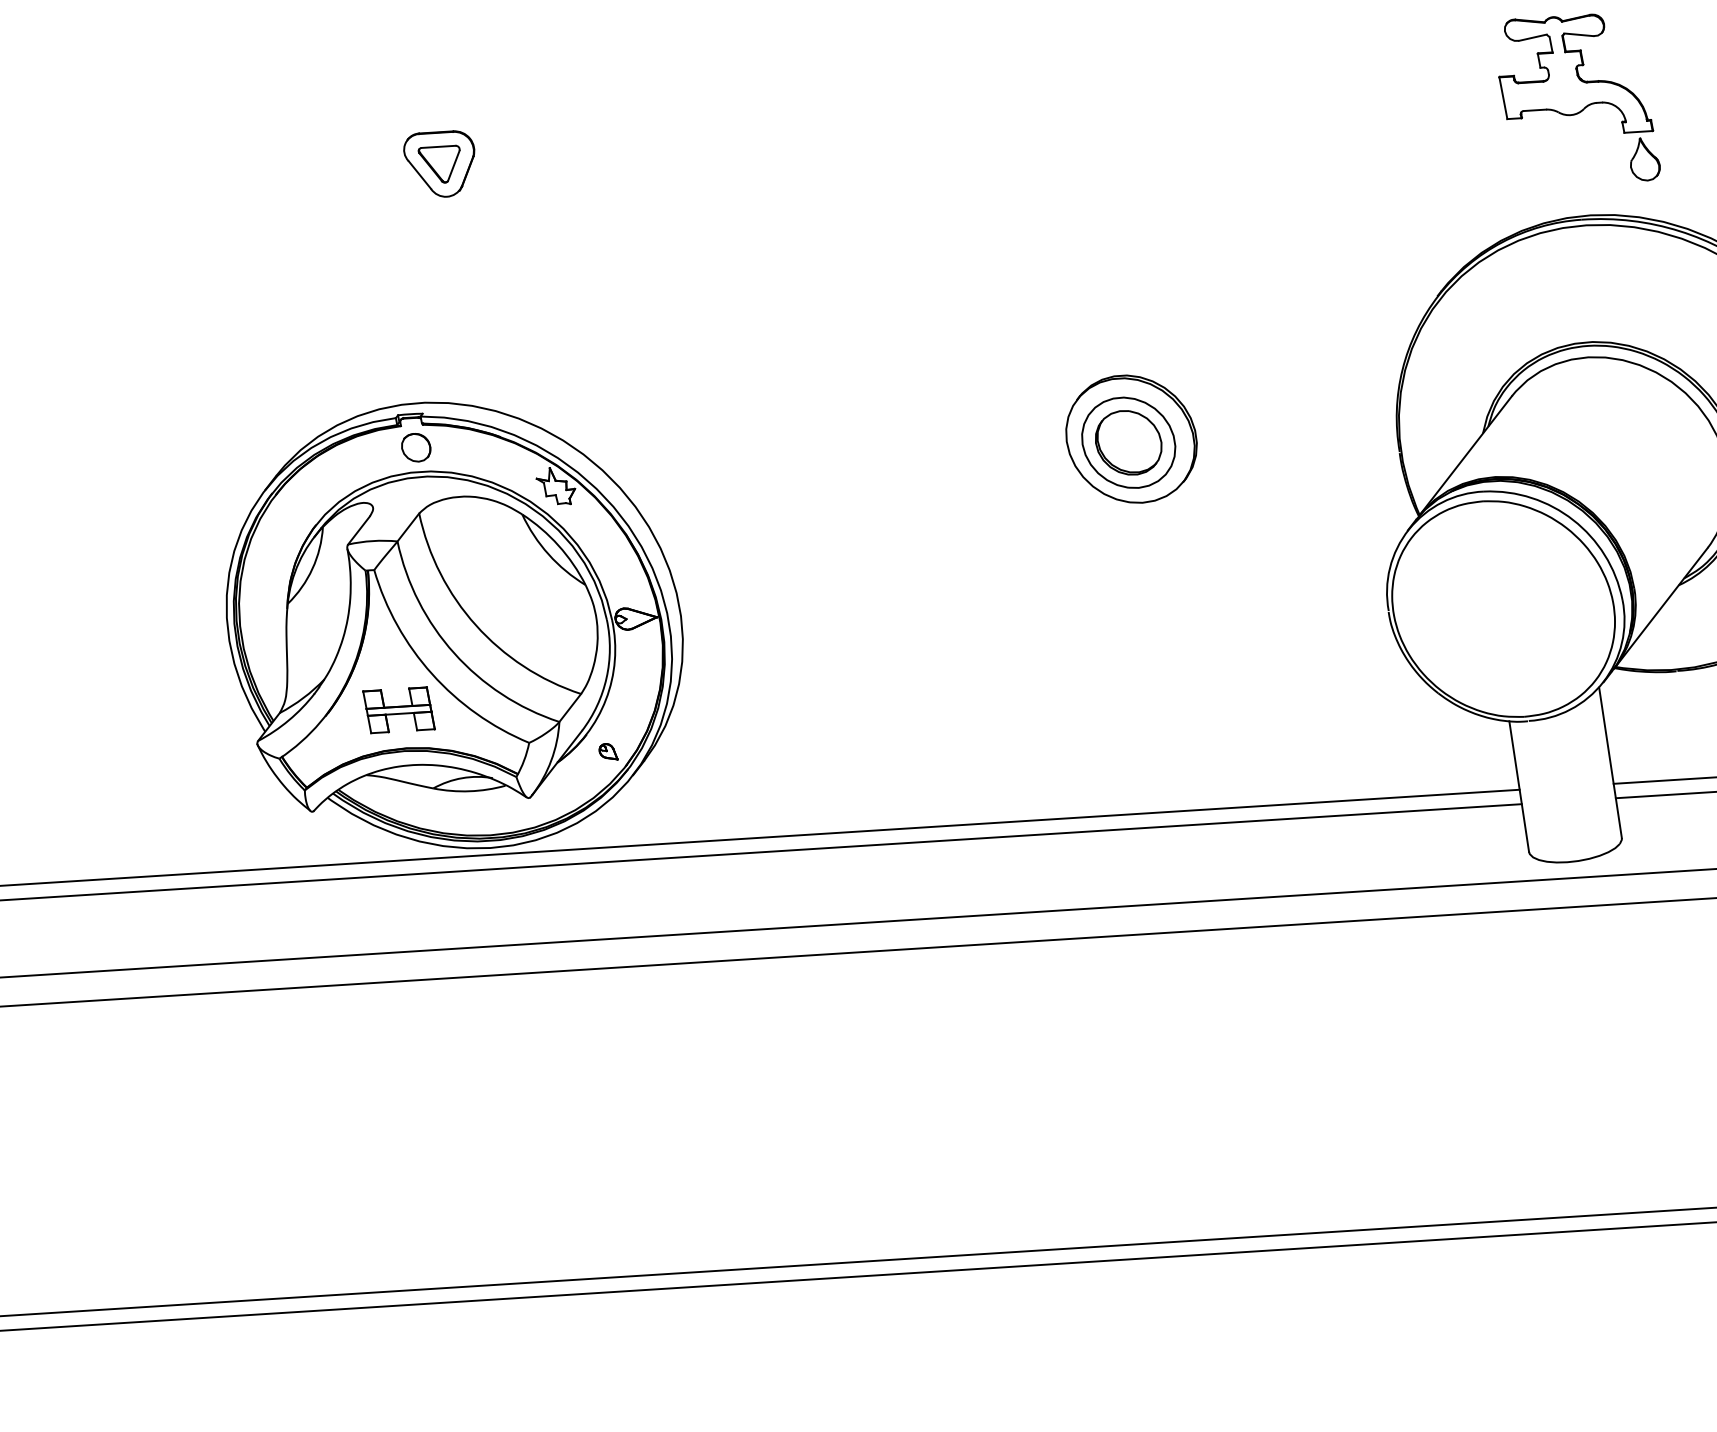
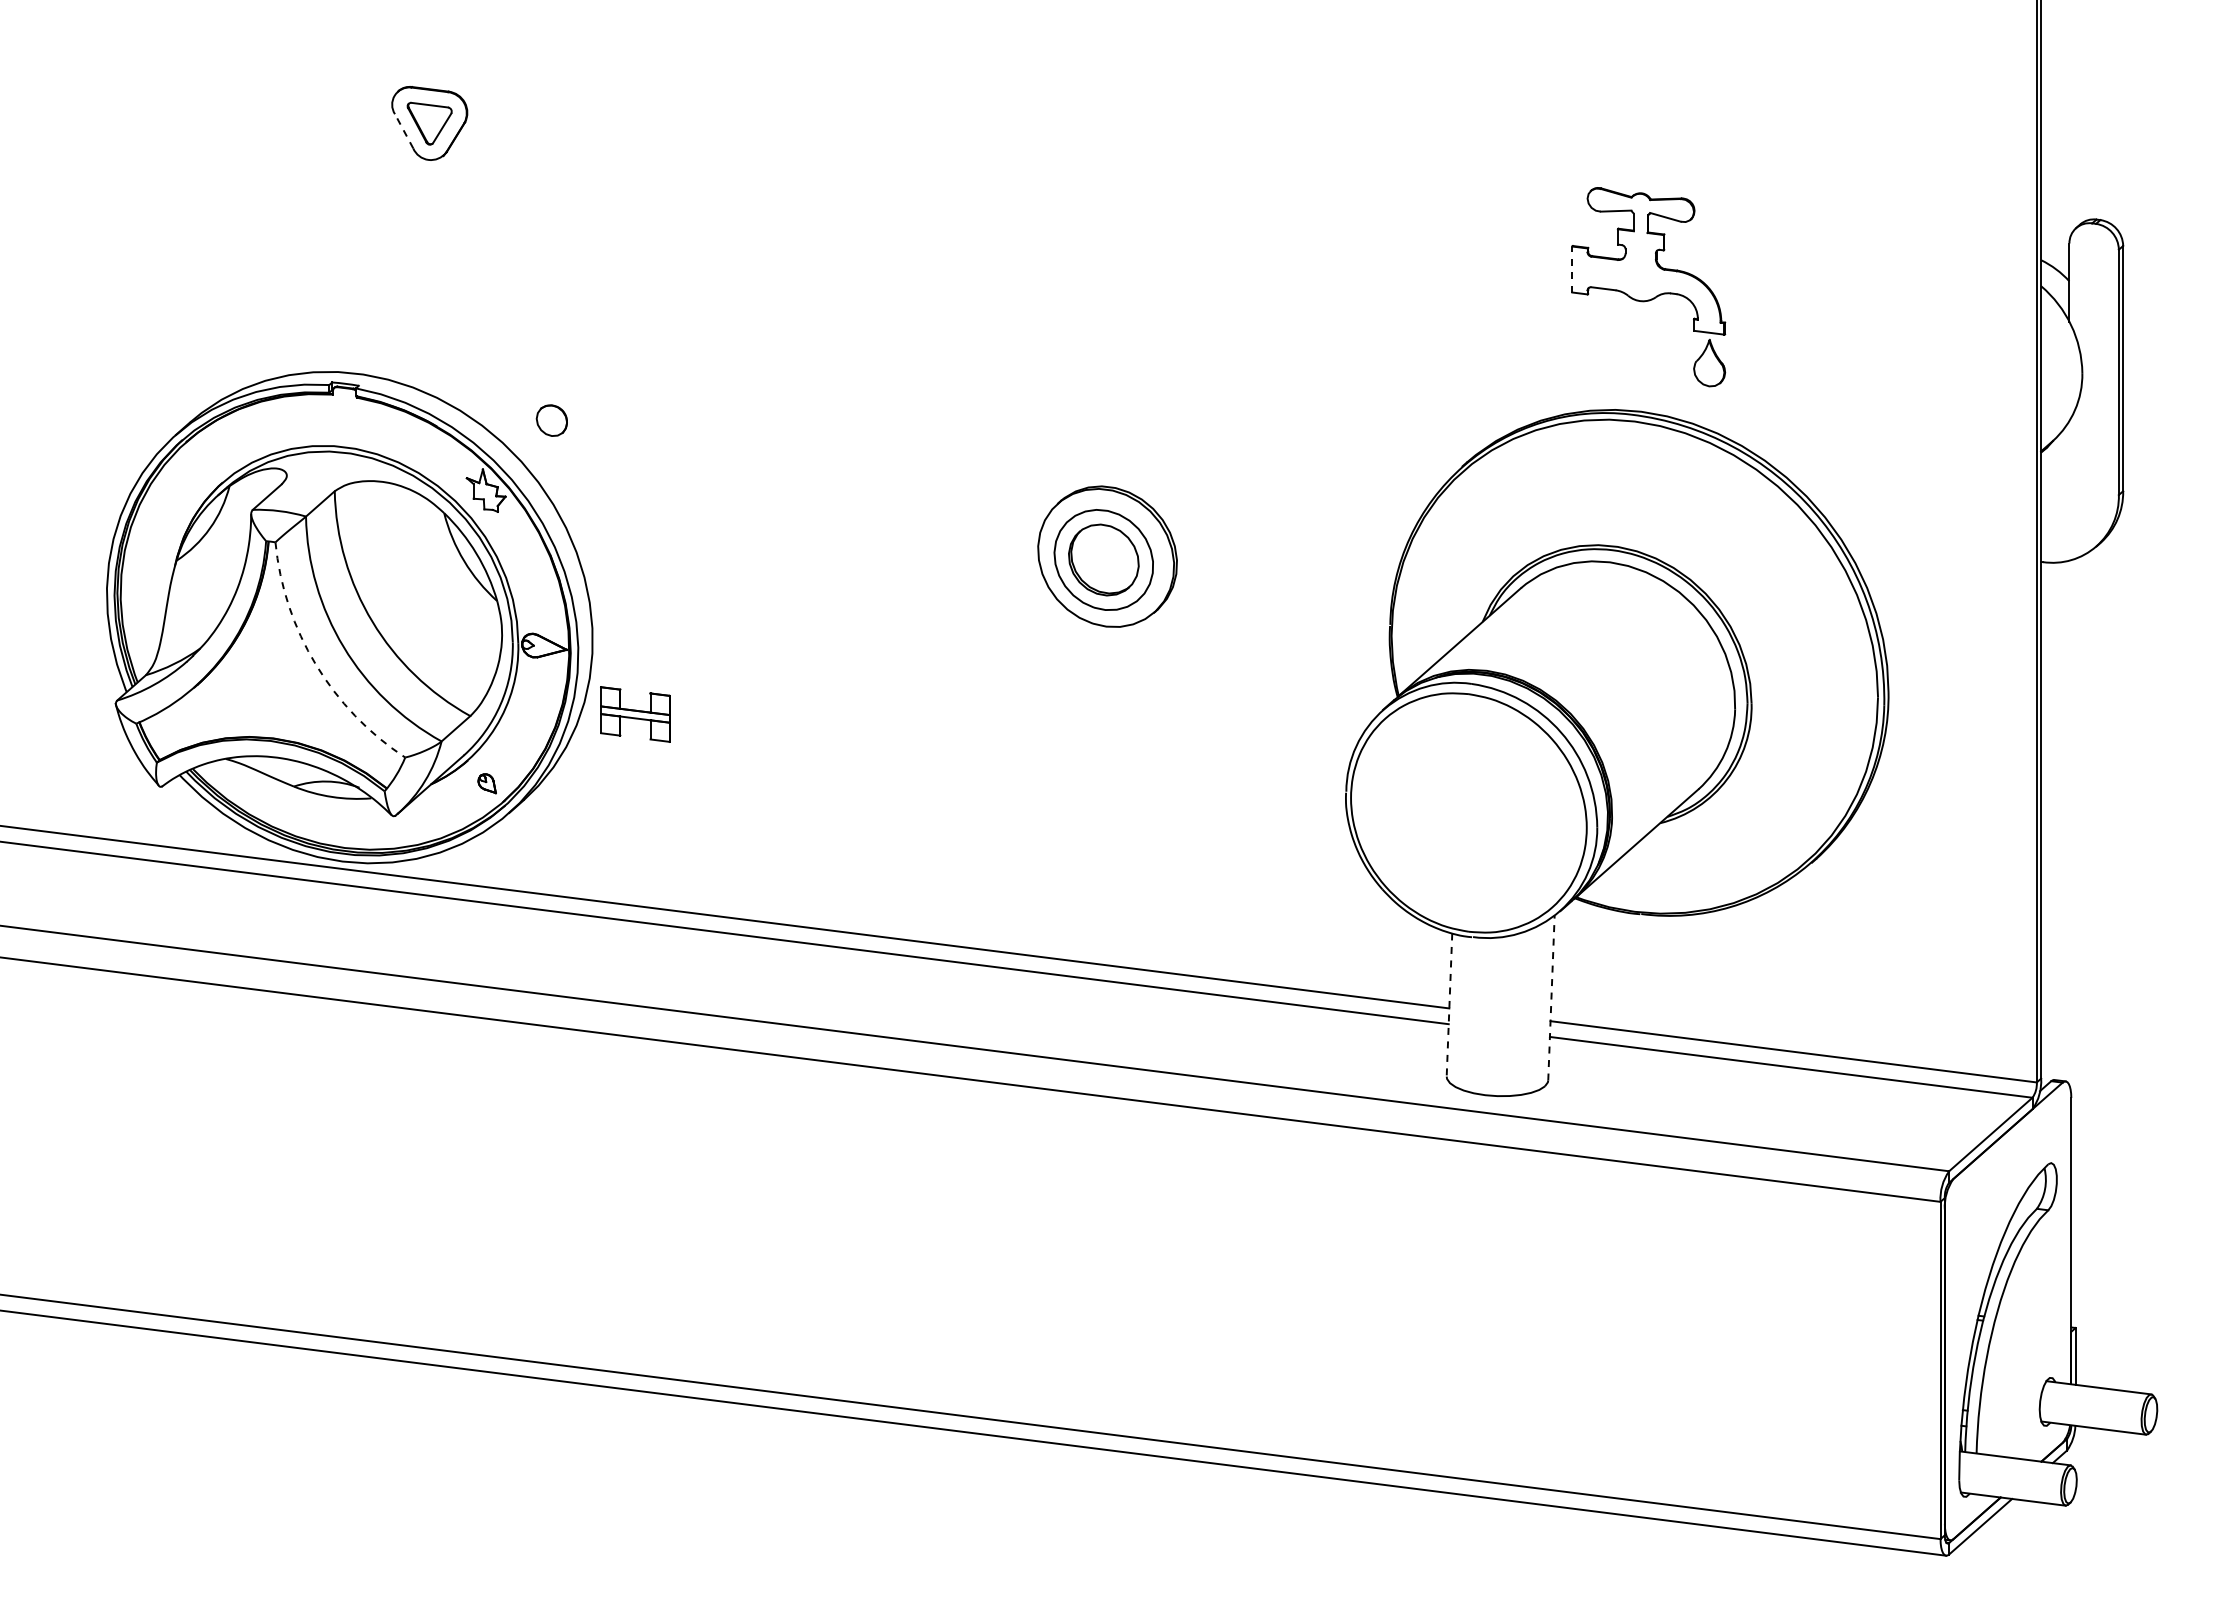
line: (1503, 98) -> (1572, 269), solid -> dashed
line: (419, 174) -> (403, 130), solid -> dashed
part: (415, 447) -> (551, 420), moved
arc: (431, 673) -> (315, 664), solid -> dashed
part: (399, 710) -> (635, 714), moved
line: (1610, 762) -> (1551, 997), solid -> dashed
line: (1519, 787) -> (1449, 1005), solid -> dashed

